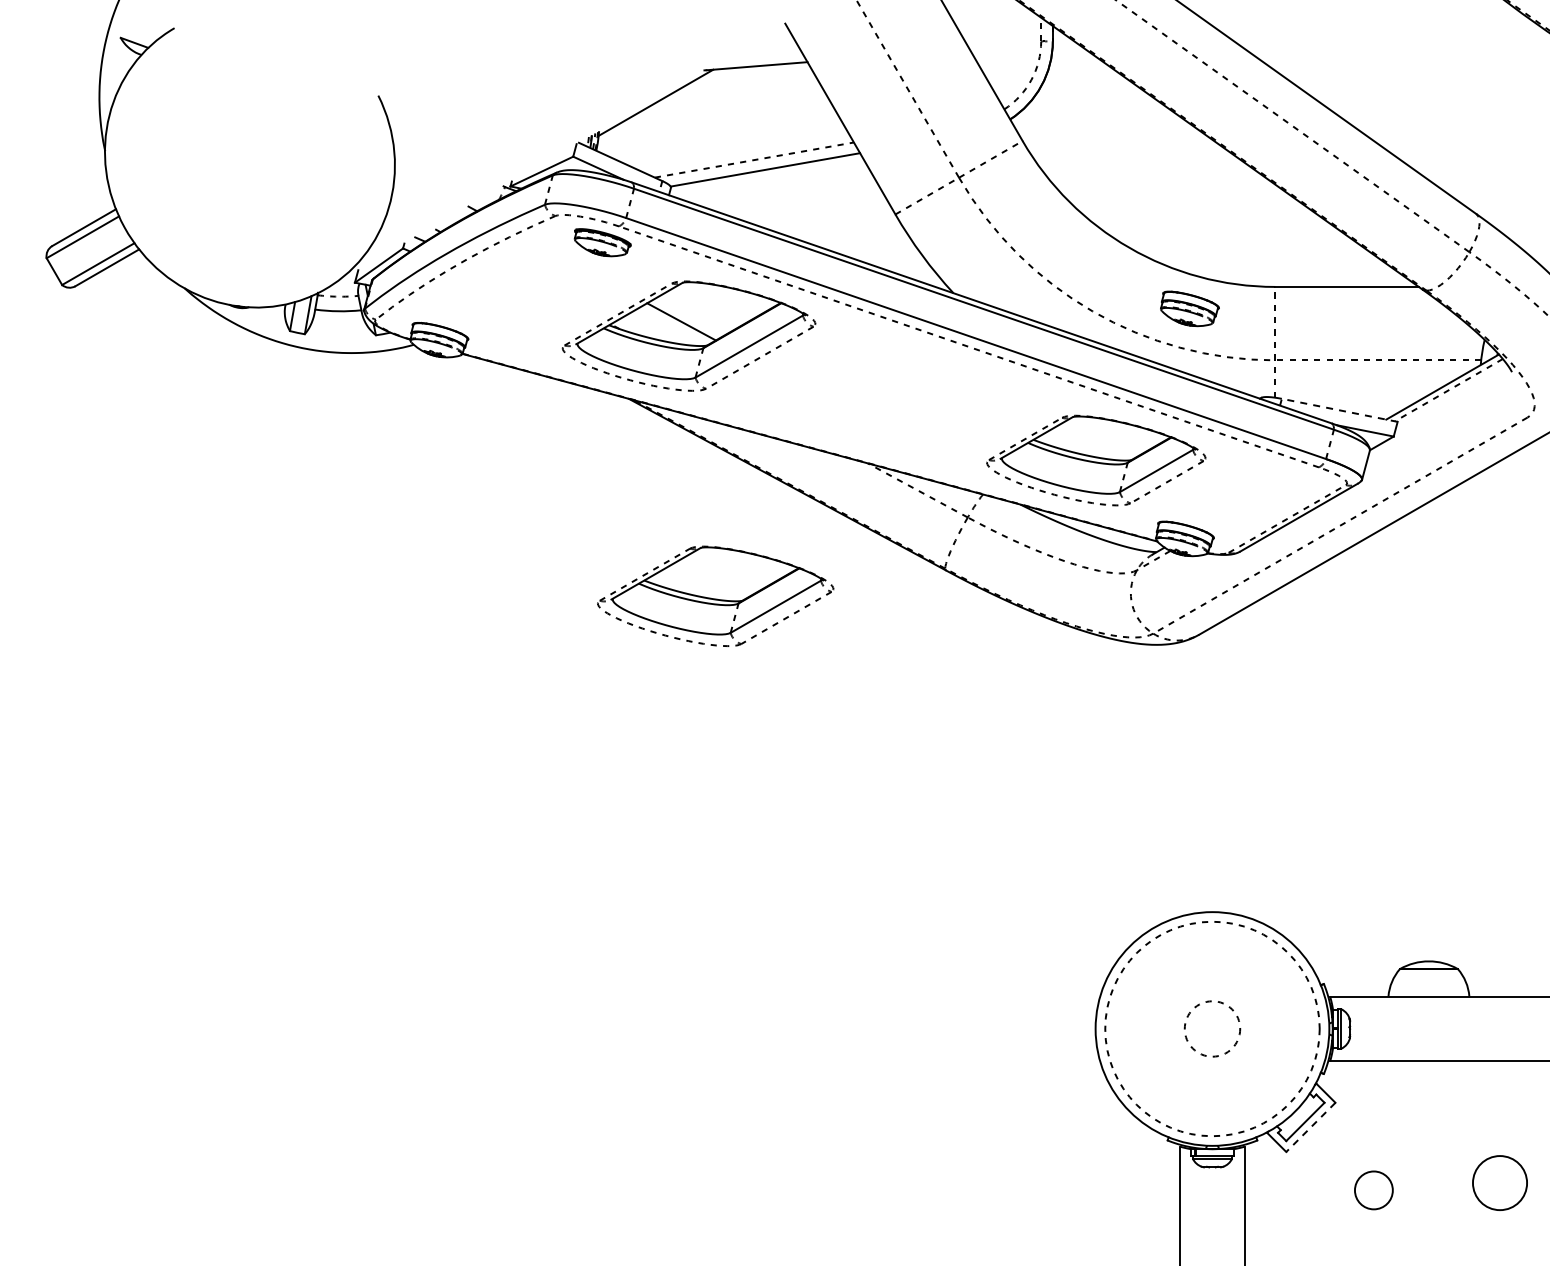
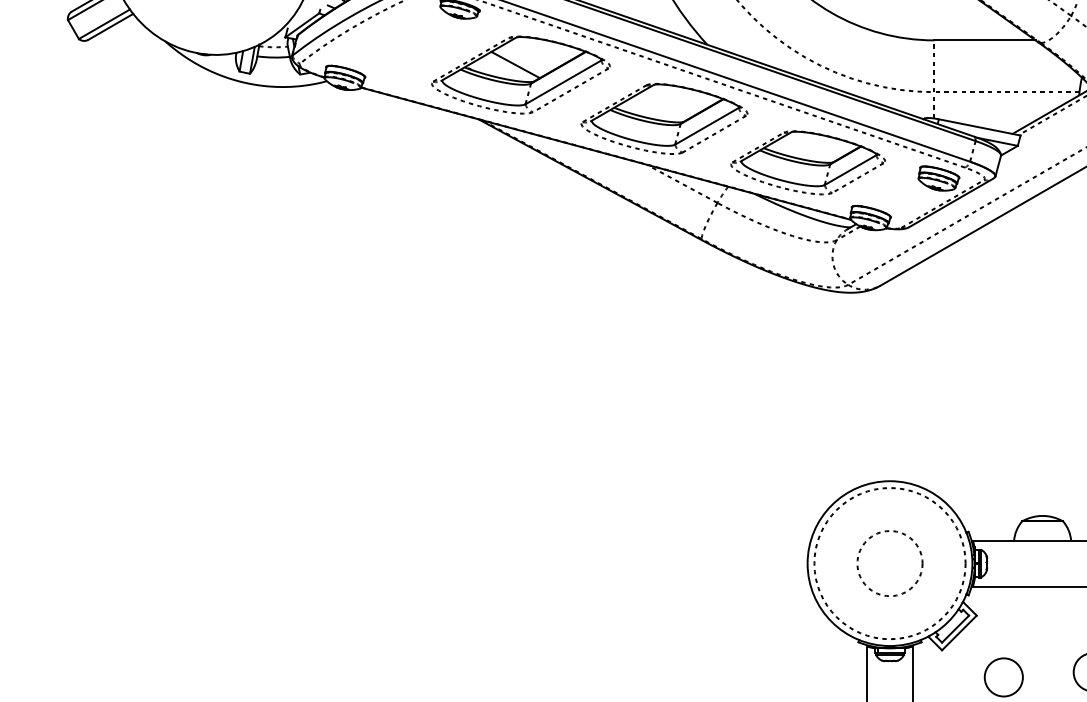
part: (1189, 308) -> (938, 178), moved
line: (1339, 410) -> (979, 127), dashed -> solid
part: (715, 595) -> (664, 118), moved
circle: (1212, 1028) -> (890, 563), size x1.67
line: (1310, 1127) -> (959, 633), dashed -> solid
circle: (1373, 1190) -> (1003, 677), size x1.43

